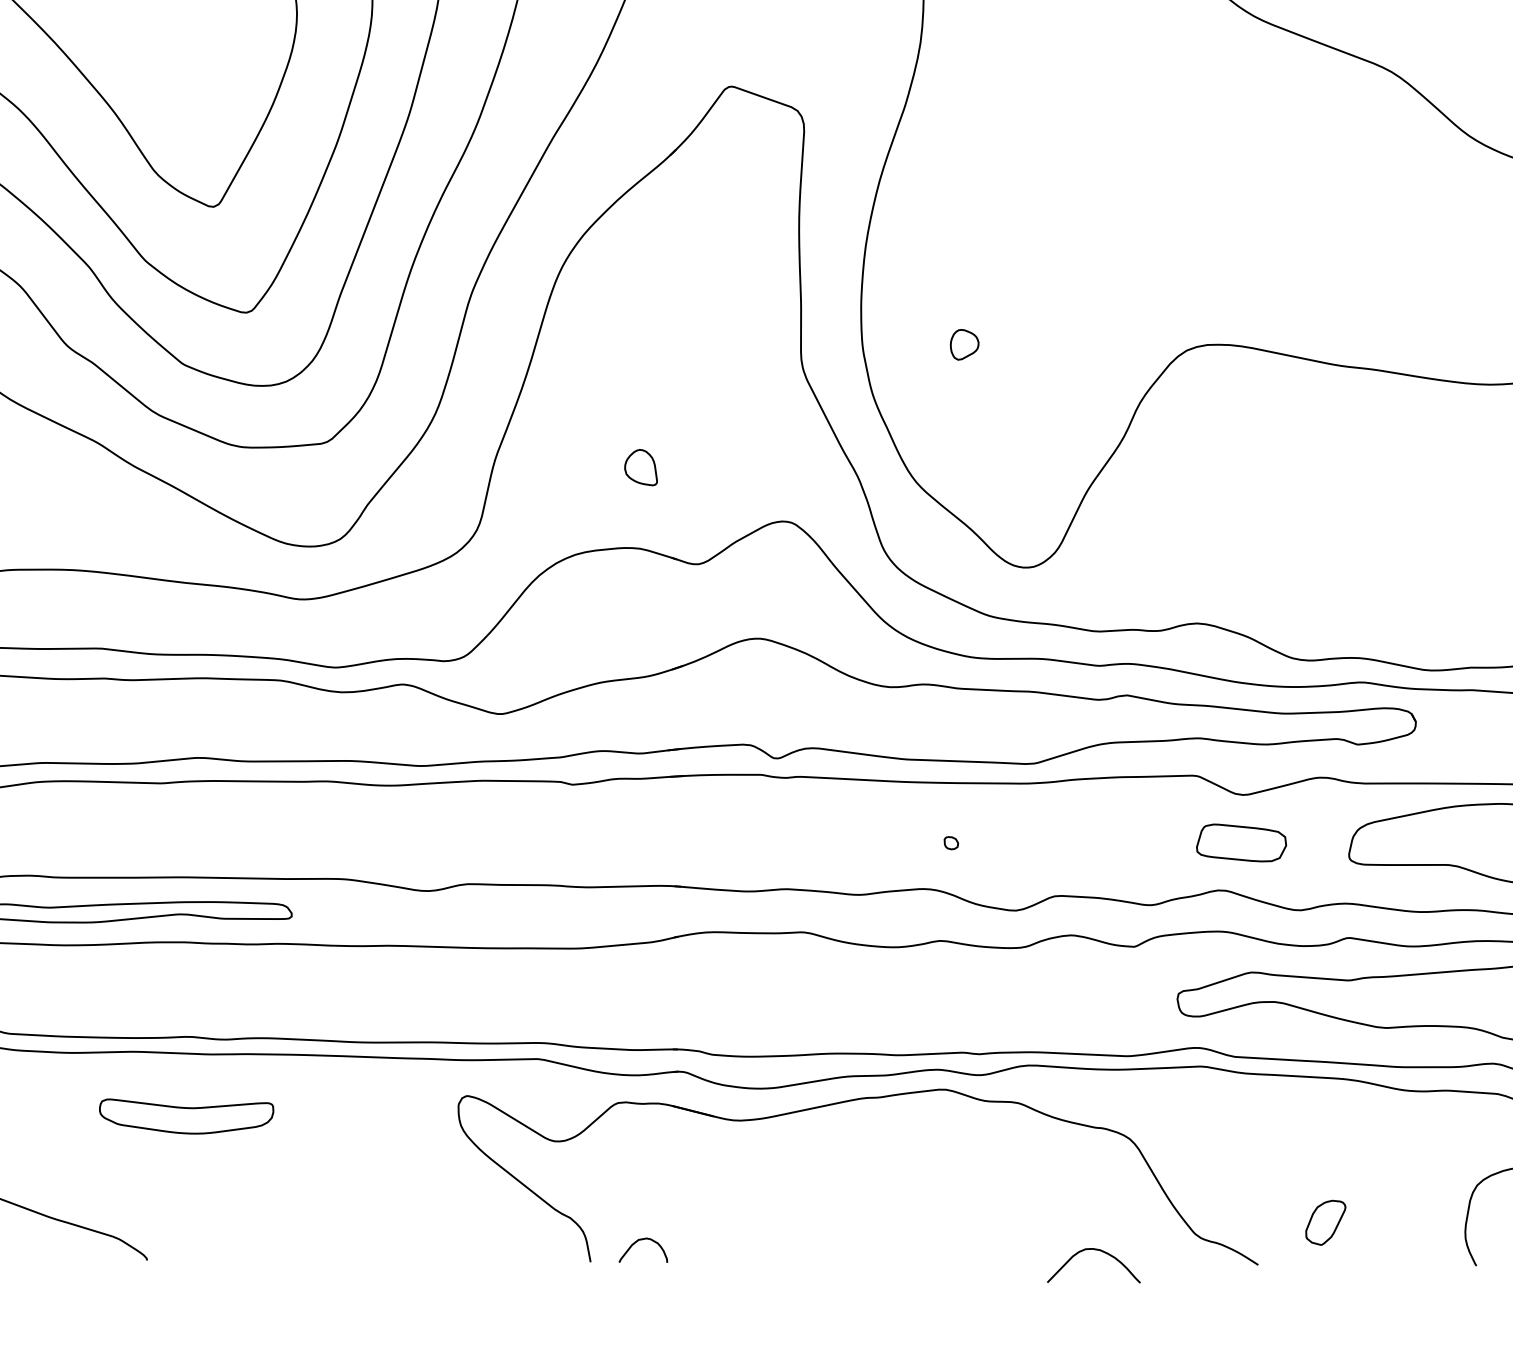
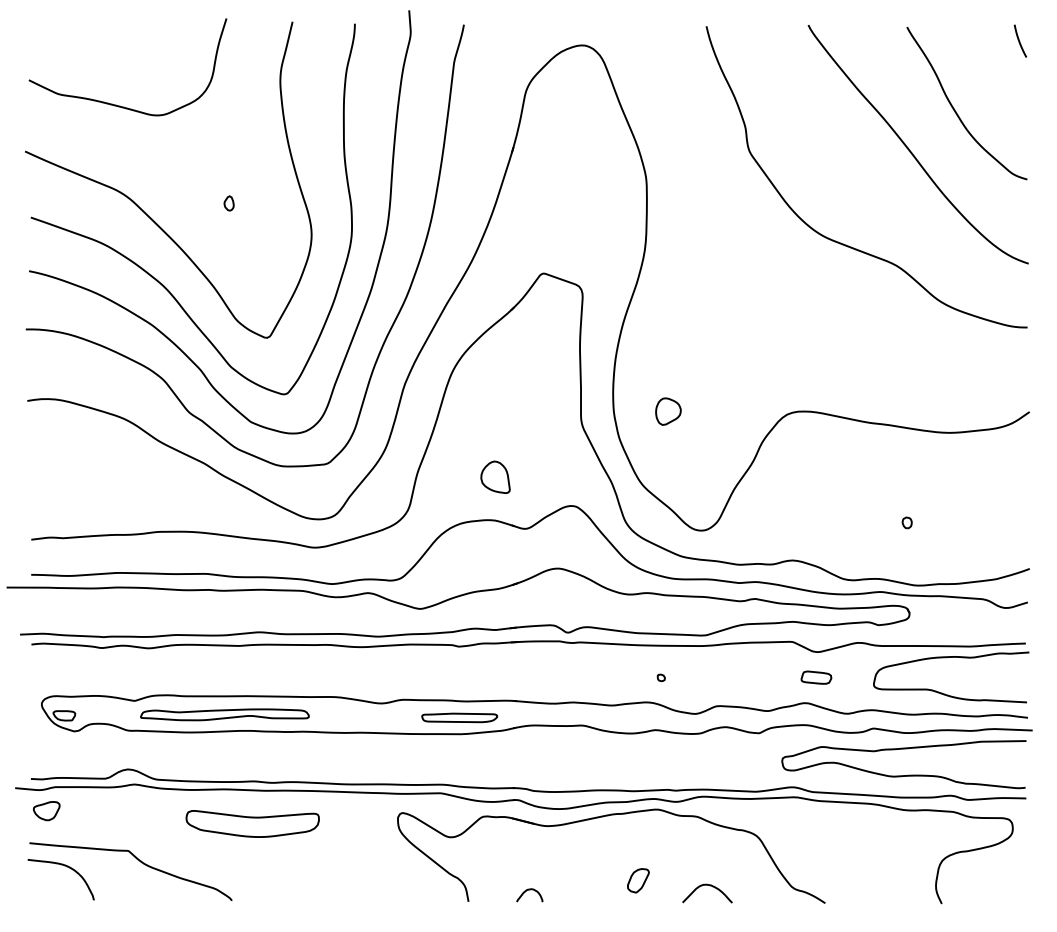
part: (964, 344) -> (668, 411), size x1.67
part: (641, 466) -> (495, 476), size x1.67
part: (1410, 552) -> (906, 522), added
part: (1241, 842) -> (816, 677), size x0.62
part: (573, 917) -> (459, 717), added
part: (186, 1115) -> (252, 823), size x1.43
part: (1325, 1222) -> (638, 880), moved
curve: (642, 1241) -> (529, 890), moved
curve: (1097, 1252) -> (709, 886), moved

